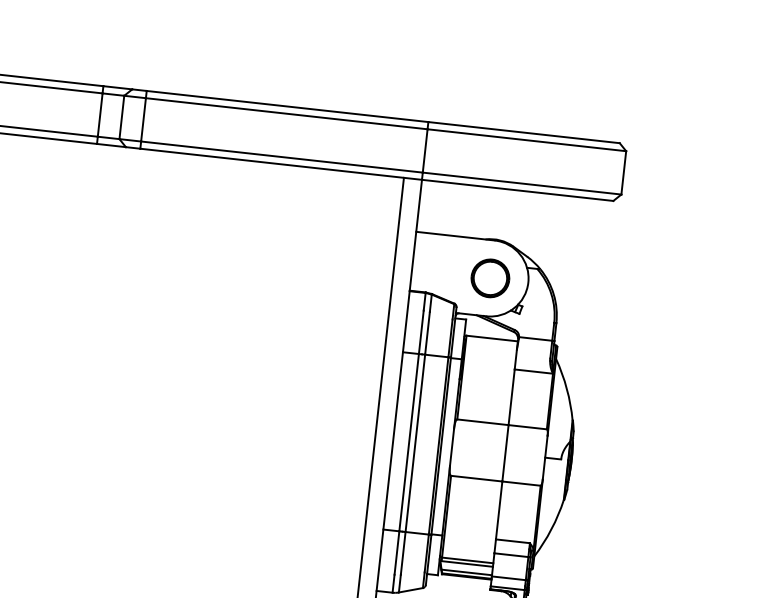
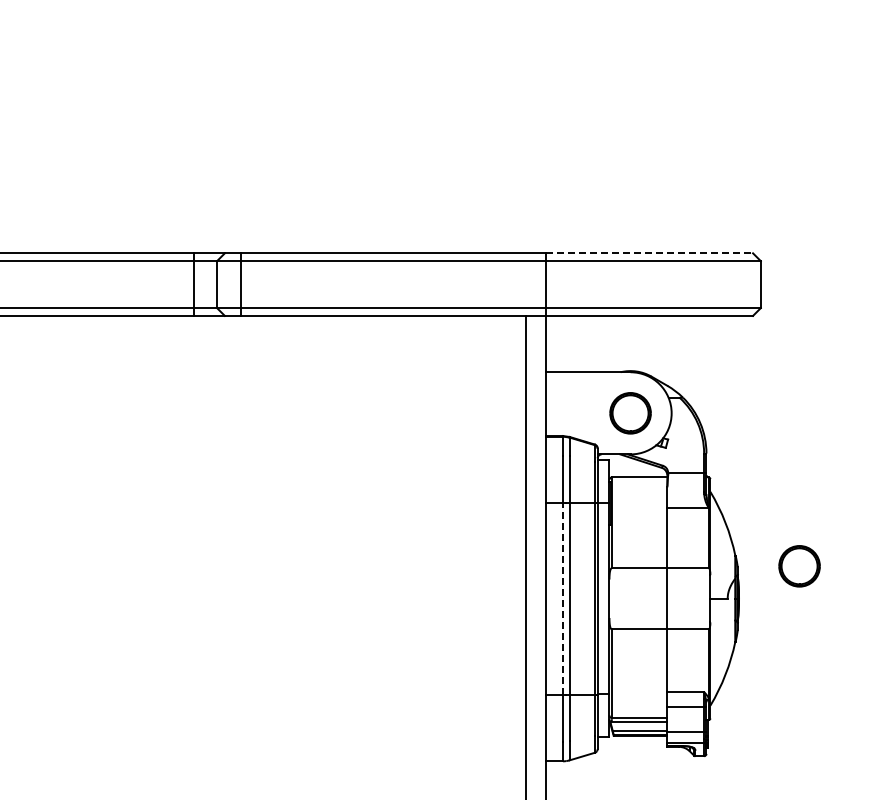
line: (524, 132) -> (649, 253), solid -> dashed
part: (630, 436) -> (799, 566), added
line: (408, 442) -> (562, 598), solid -> dashed

